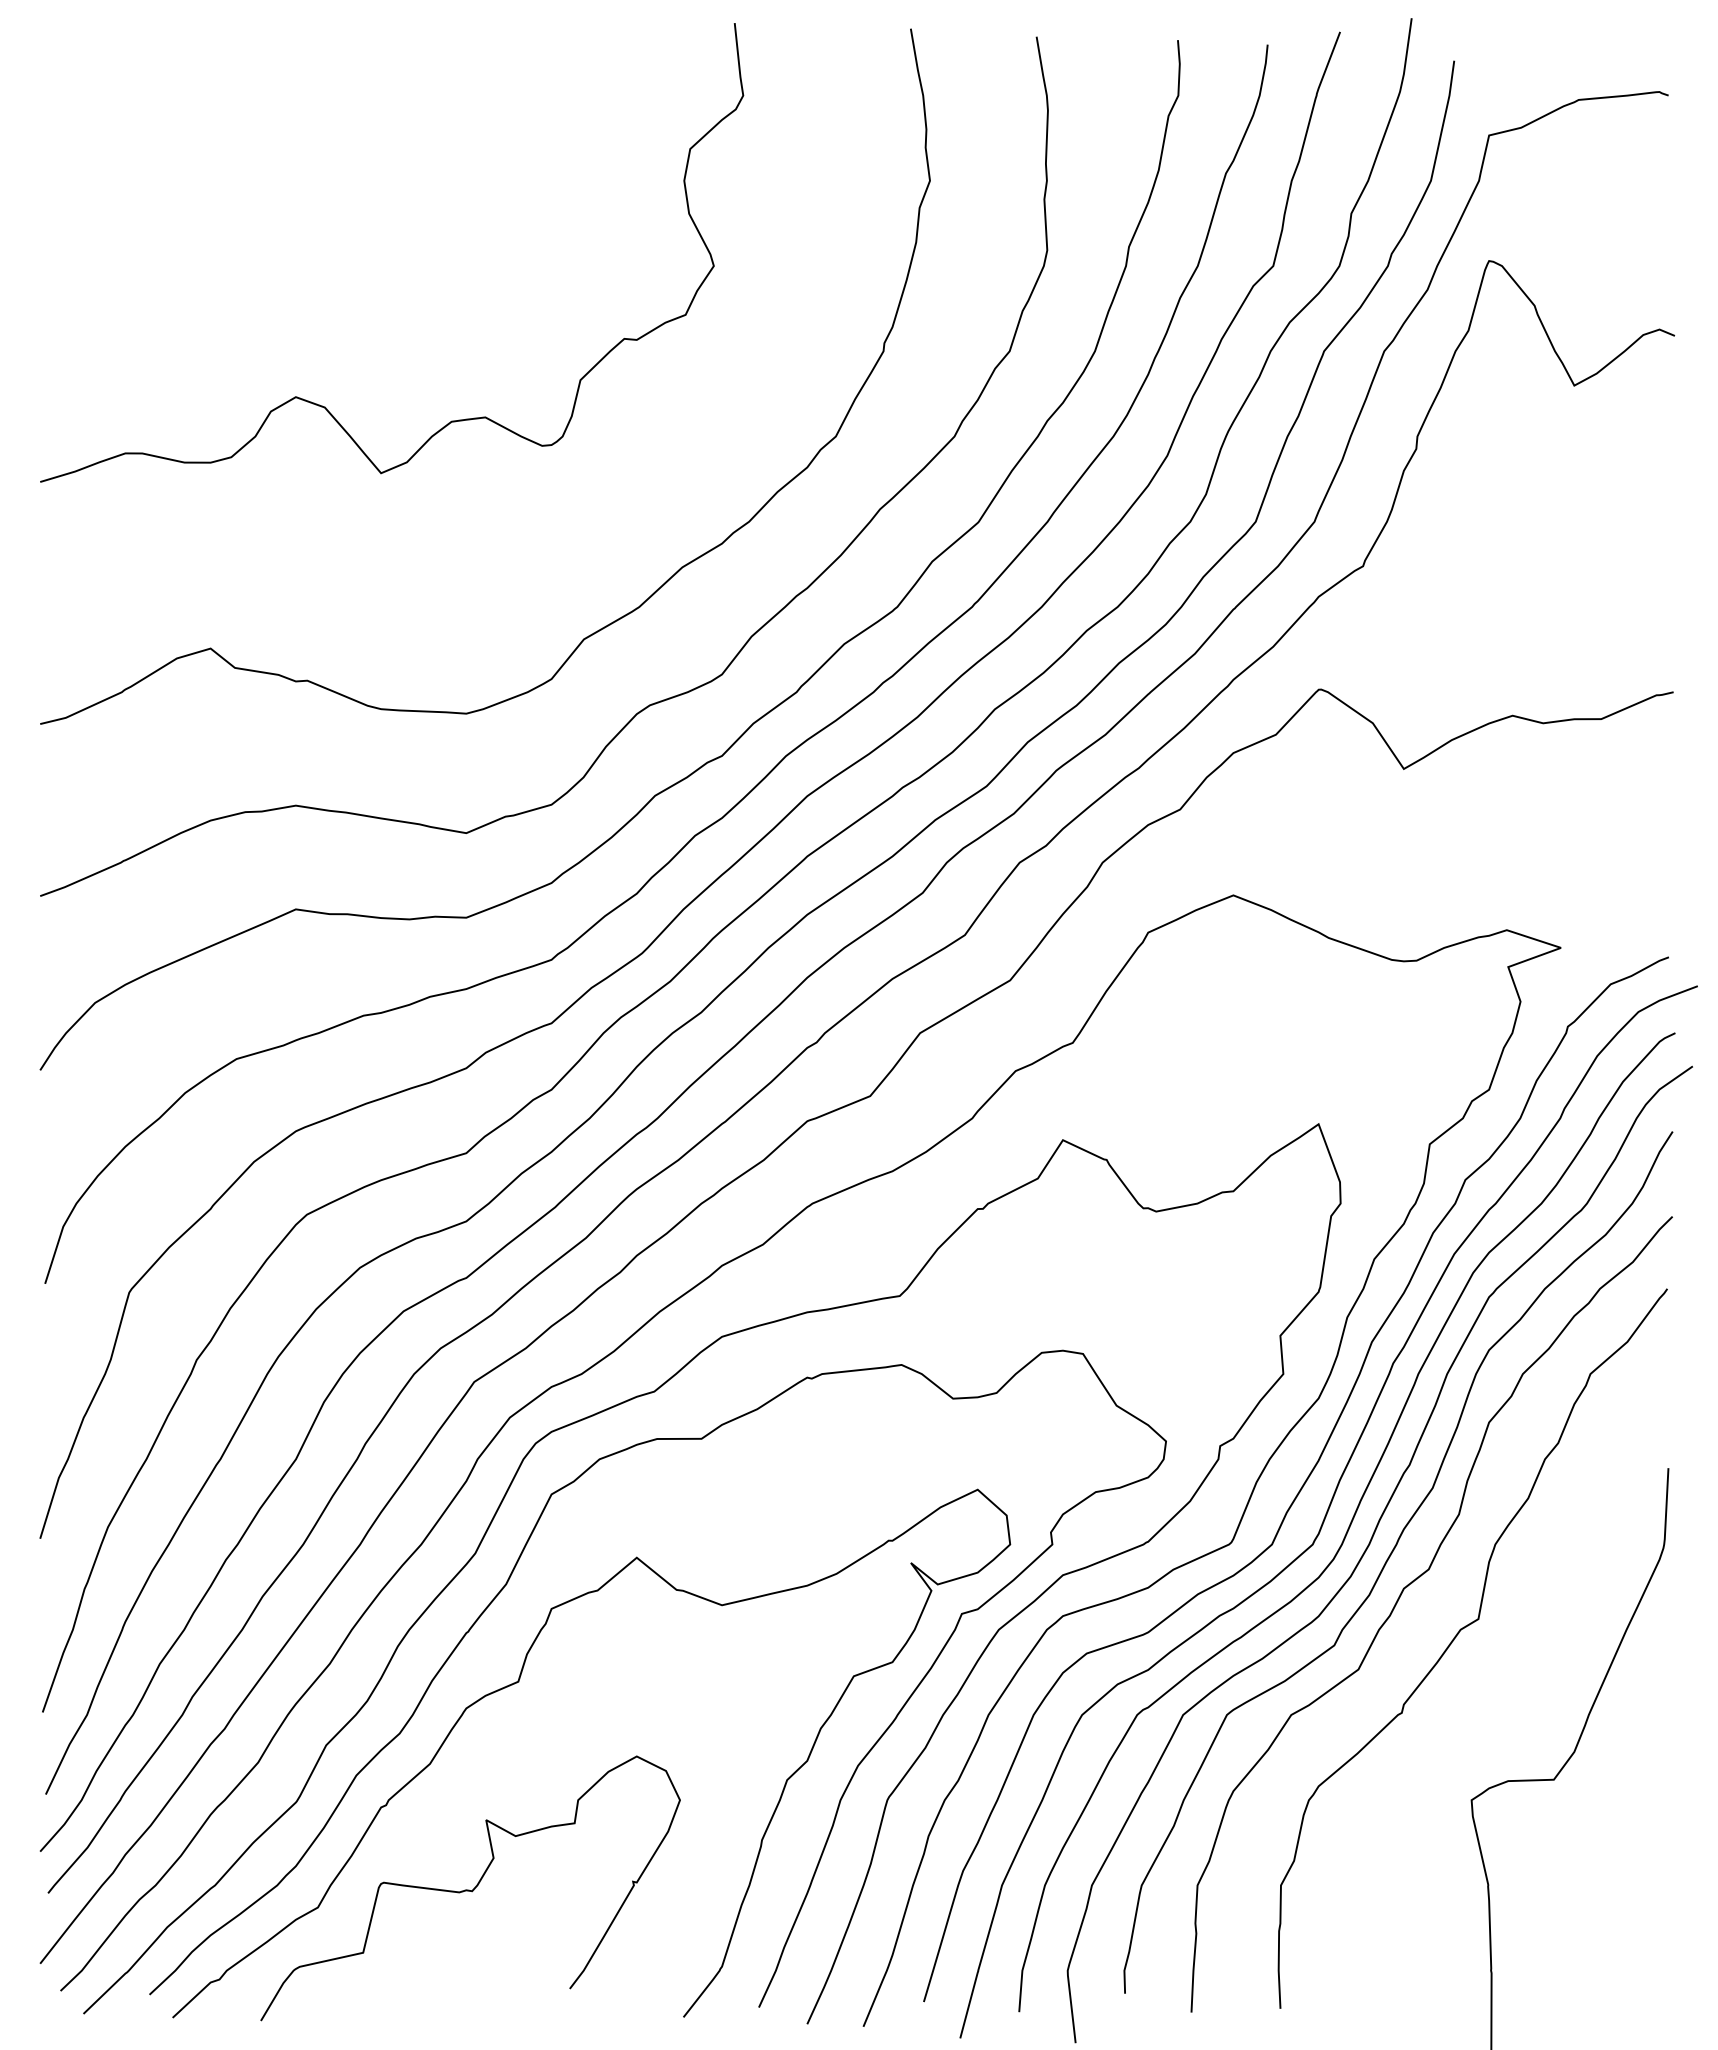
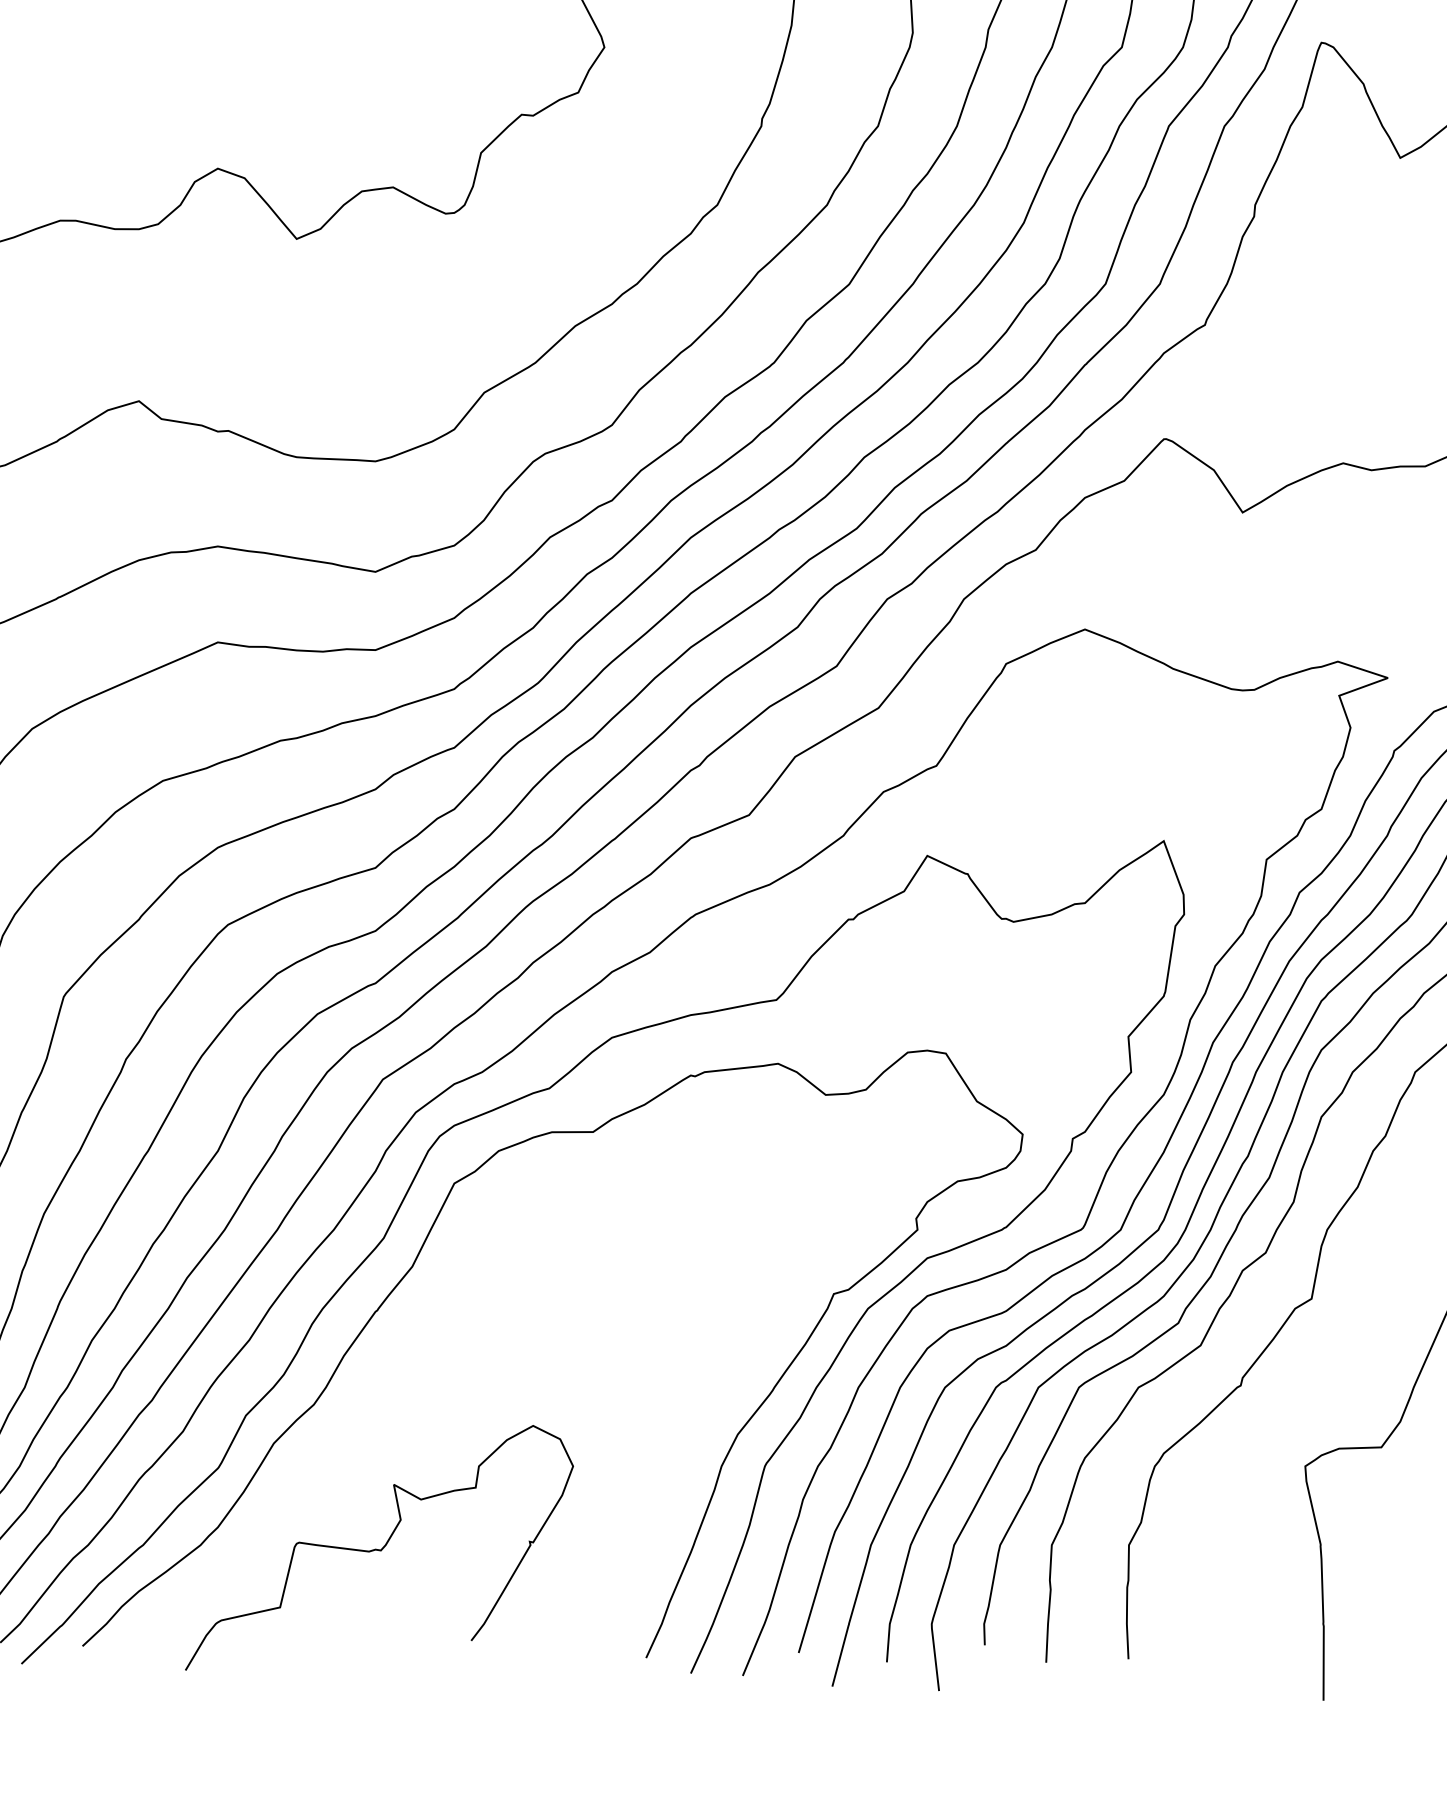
curve: (519, 1681) -> (424, 1356), removed

